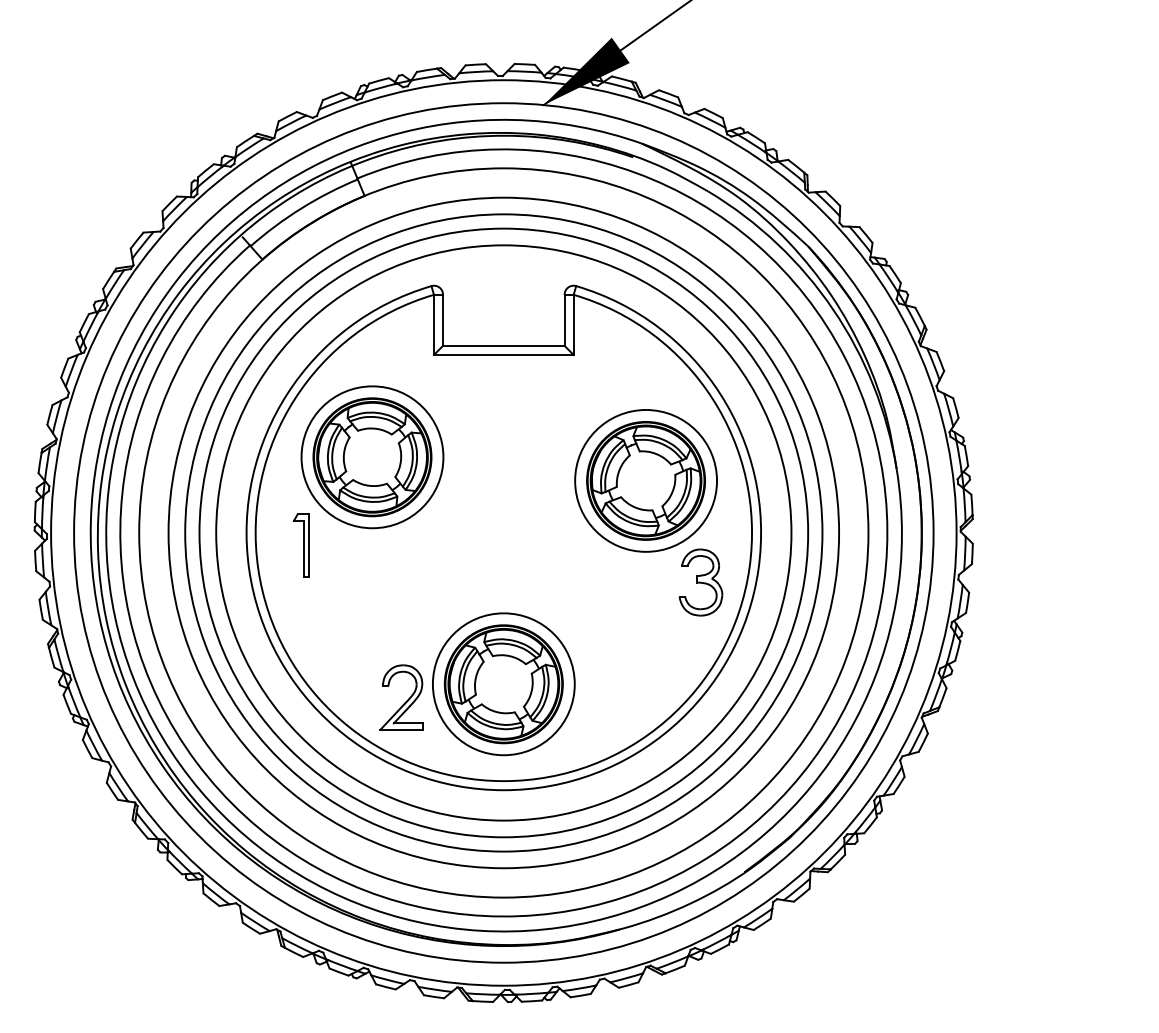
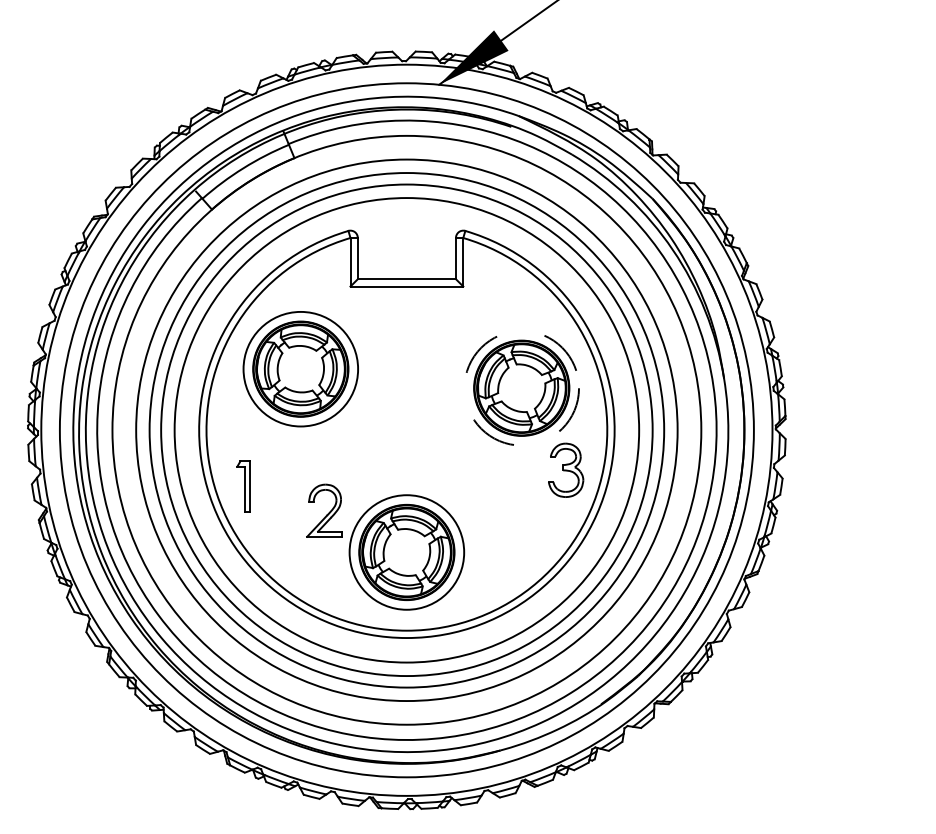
circle: (646, 480) -> (522, 387), solid -> dashed
part: (301, 545) -> (243, 486), moved
part: (401, 697) -> (324, 510), moved

